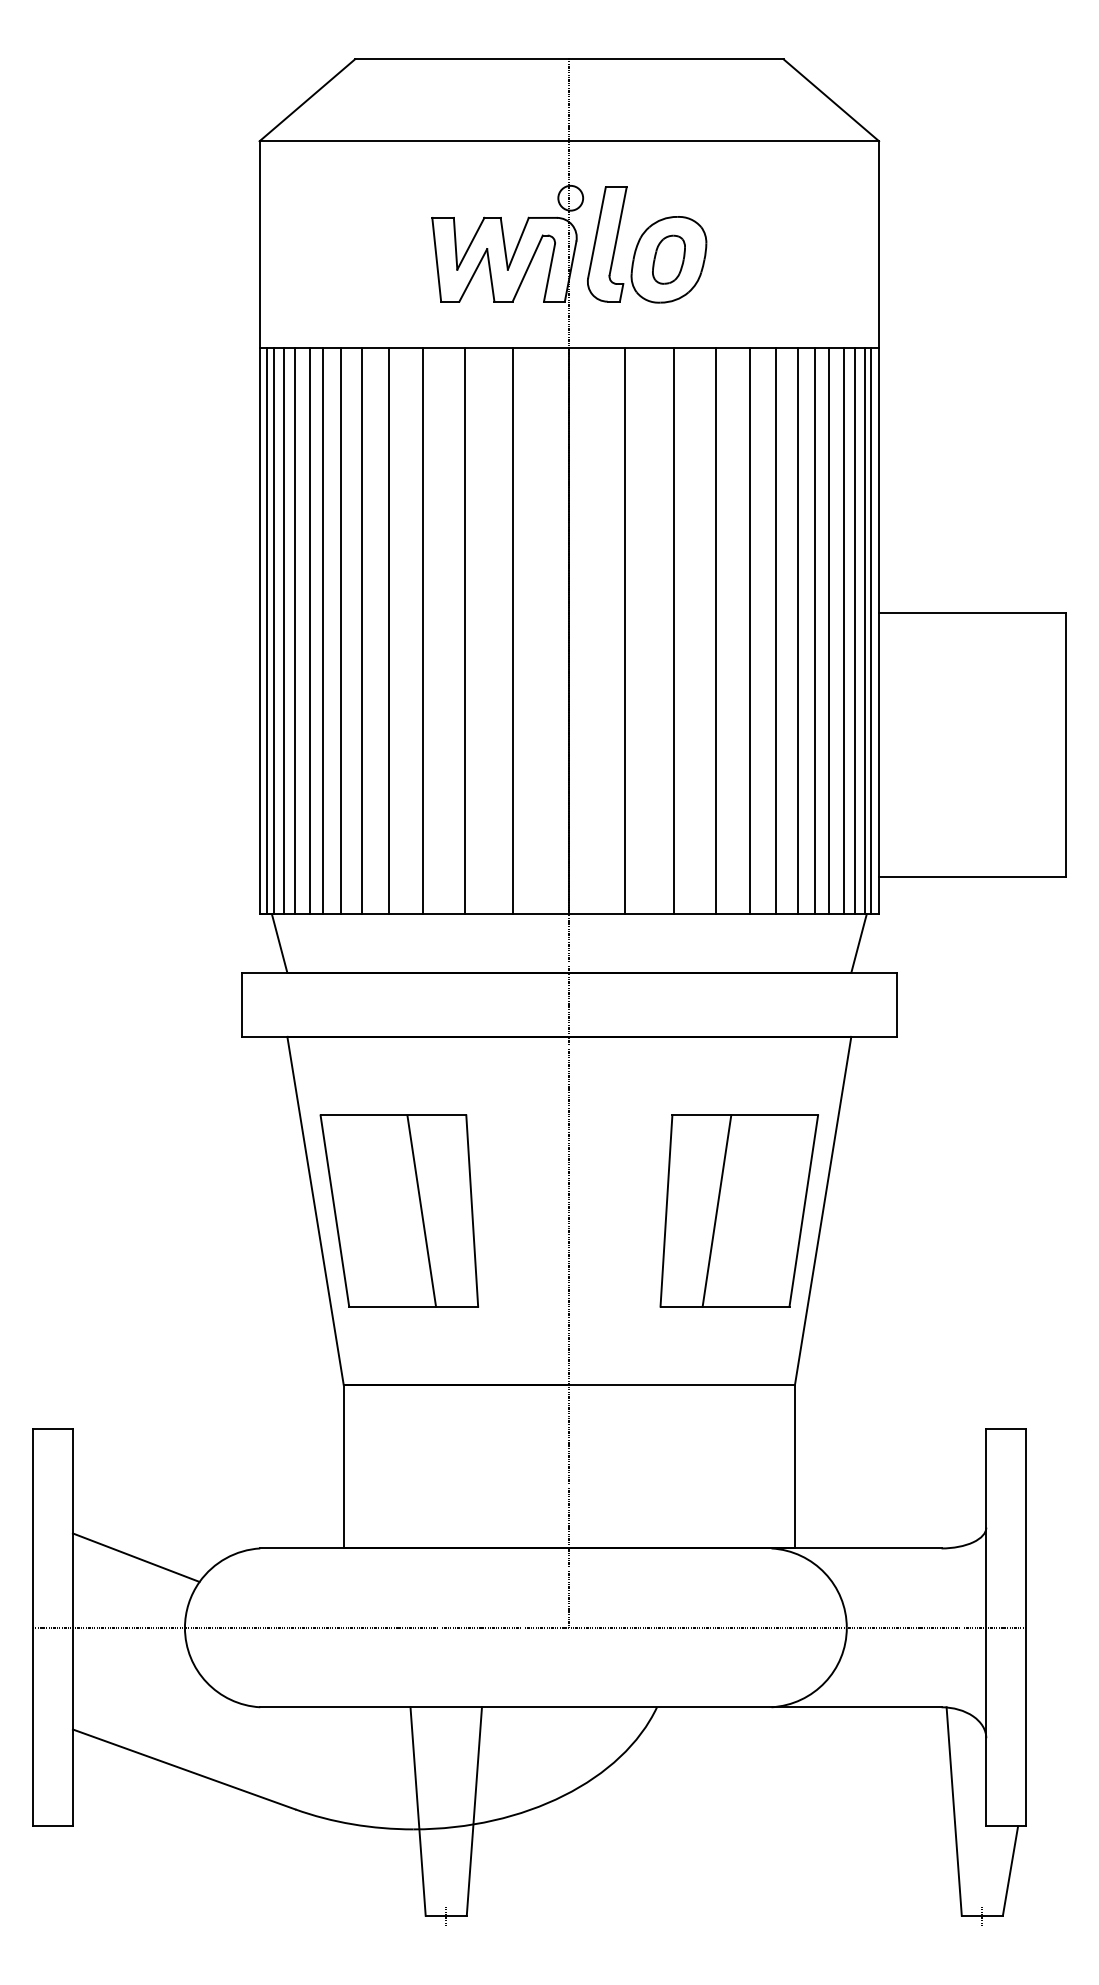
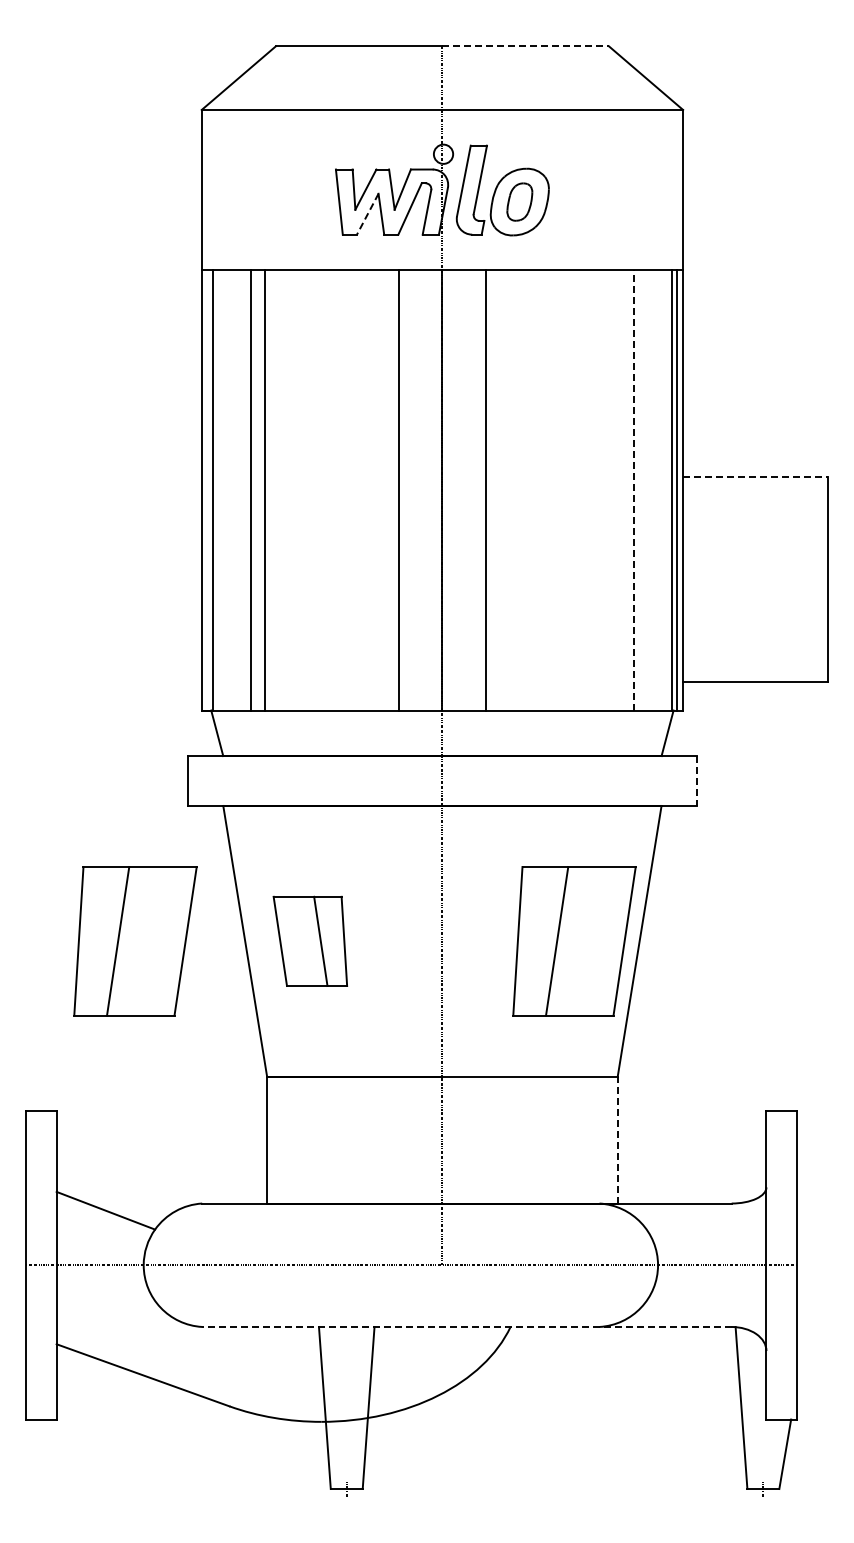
line: (677, 59) -> (526, 46), solid -> dashed
line: (472, 275) -> (367, 214), solid -> dashed
line: (972, 612) -> (755, 476), solid -> dashed
line: (815, 629) -> (633, 489), solid -> dashed
line: (267, 630) -> (207, 490), removed
line: (283, 630) -> (220, 490), removed
line: (295, 630) -> (229, 490), removed
line: (309, 630) -> (240, 490), removed
line: (362, 630) -> (281, 490), removed
line: (388, 630) -> (301, 490), removed
line: (422, 630) -> (328, 490), removed
line: (465, 630) -> (361, 490), removed
line: (673, 630) -> (523, 490), removed
line: (716, 630) -> (556, 490), removed
line: (749, 630) -> (582, 490), removed
line: (776, 630) -> (603, 490), removed
line: (798, 630) -> (620, 490), removed
line: (829, 630) -> (644, 490), removed
line: (843, 630) -> (655, 490), removed
line: (855, 630) -> (664, 490), removed
line: (896, 1005) -> (696, 781), solid -> dashed
part: (174, 1211) -> (135, 941), added
part: (399, 1211) -> (310, 941), size x0.6
line: (794, 1466) -> (617, 1139), solid -> dashed
line: (600, 1706) -> (466, 1326), solid -> dashed

